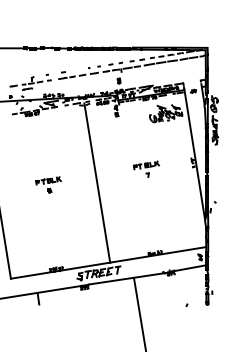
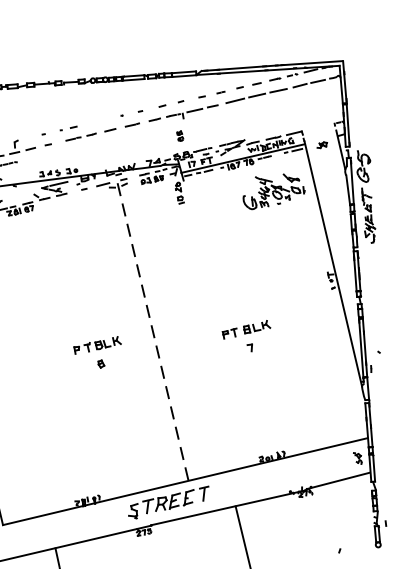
part: (146, 168) -> (246, 335), moved
line: (97, 183) -> (153, 332), solid -> dashed
part: (48, 184) -> (97, 352), moved

